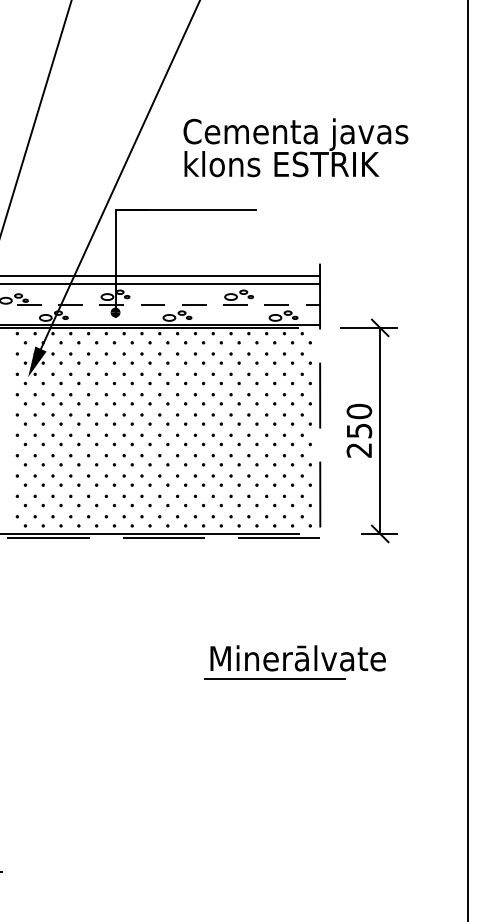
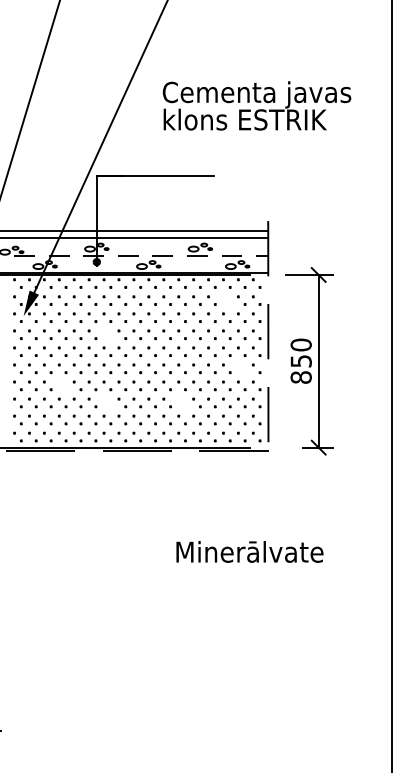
text: (295, 147) -> (256, 105), moved
part: (270, 358) -> (226, 300), removed
part: (128, 398) -> (107, 334), removed
part: (288, 439) -> (241, 368), removed
text: (358, 450) -> (300, 377), 250 -> 850
part: (74, 459) -> (62, 385), removed
part: (128, 480) -> (107, 402), removed
part: (216, 480) -> (181, 402), removed
line: (275, 679) -> (230, 569), removed

